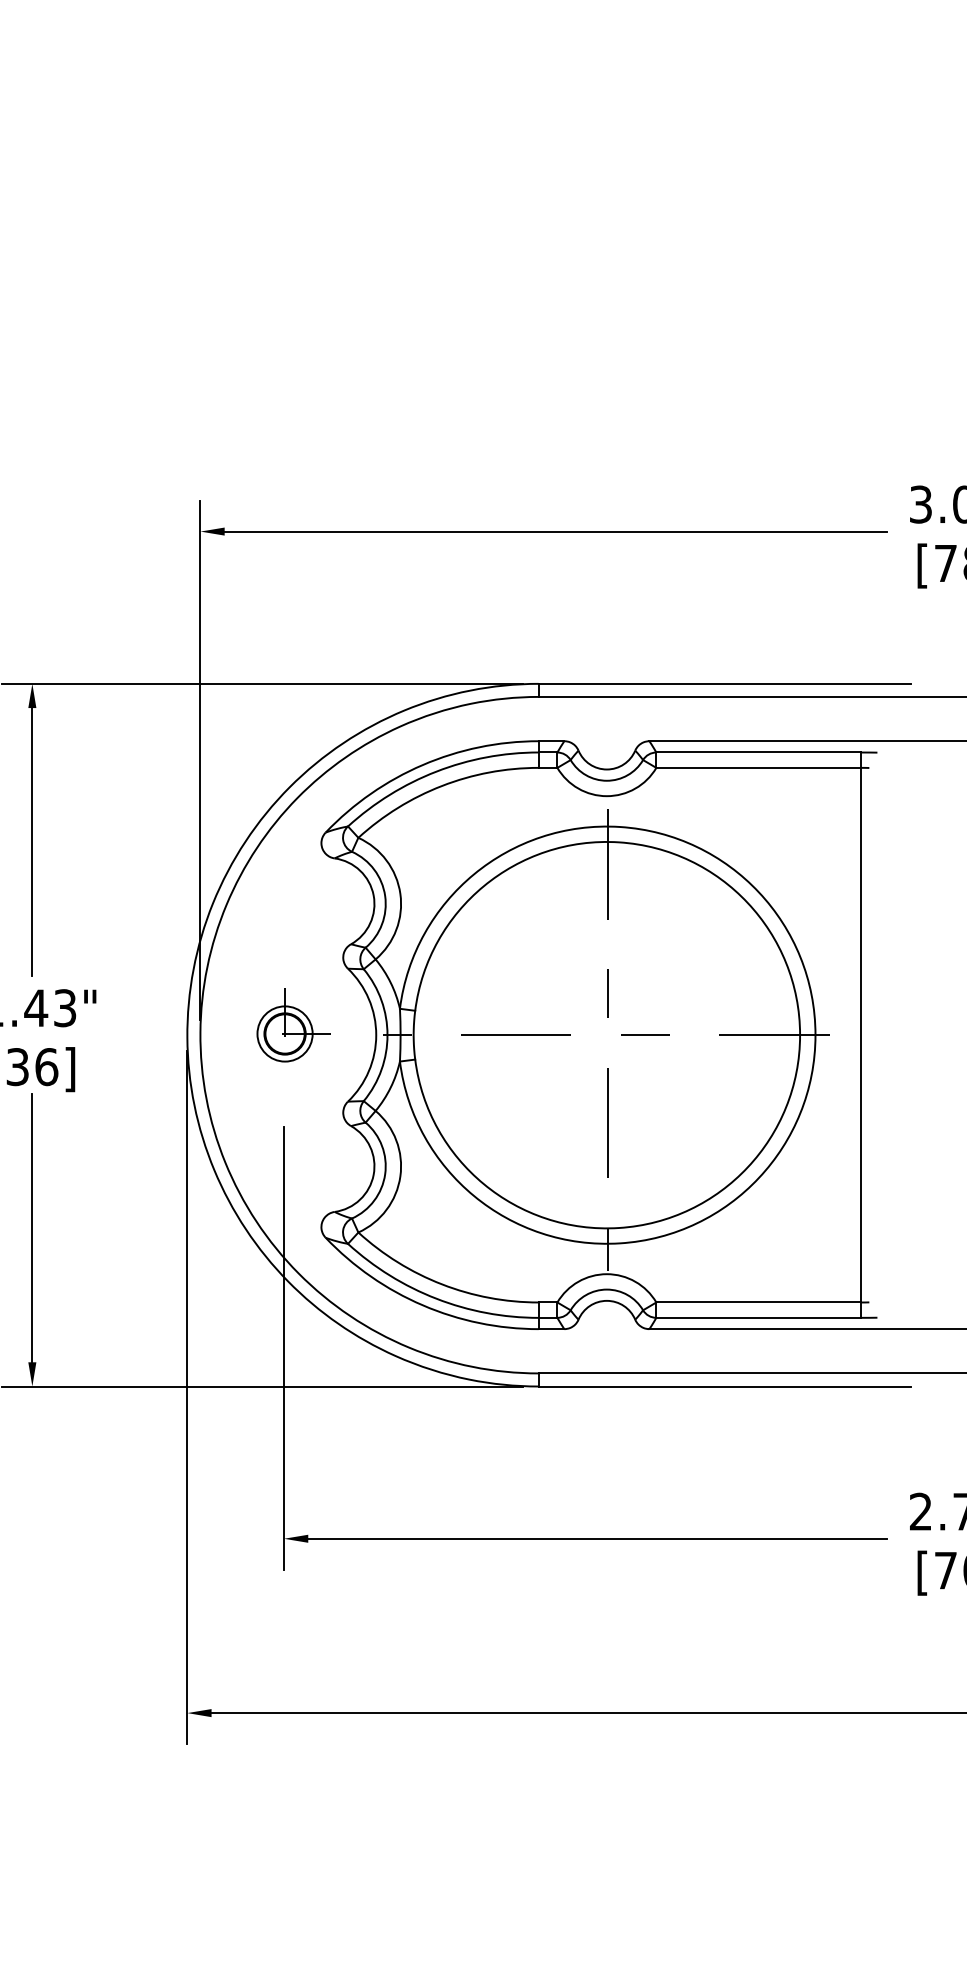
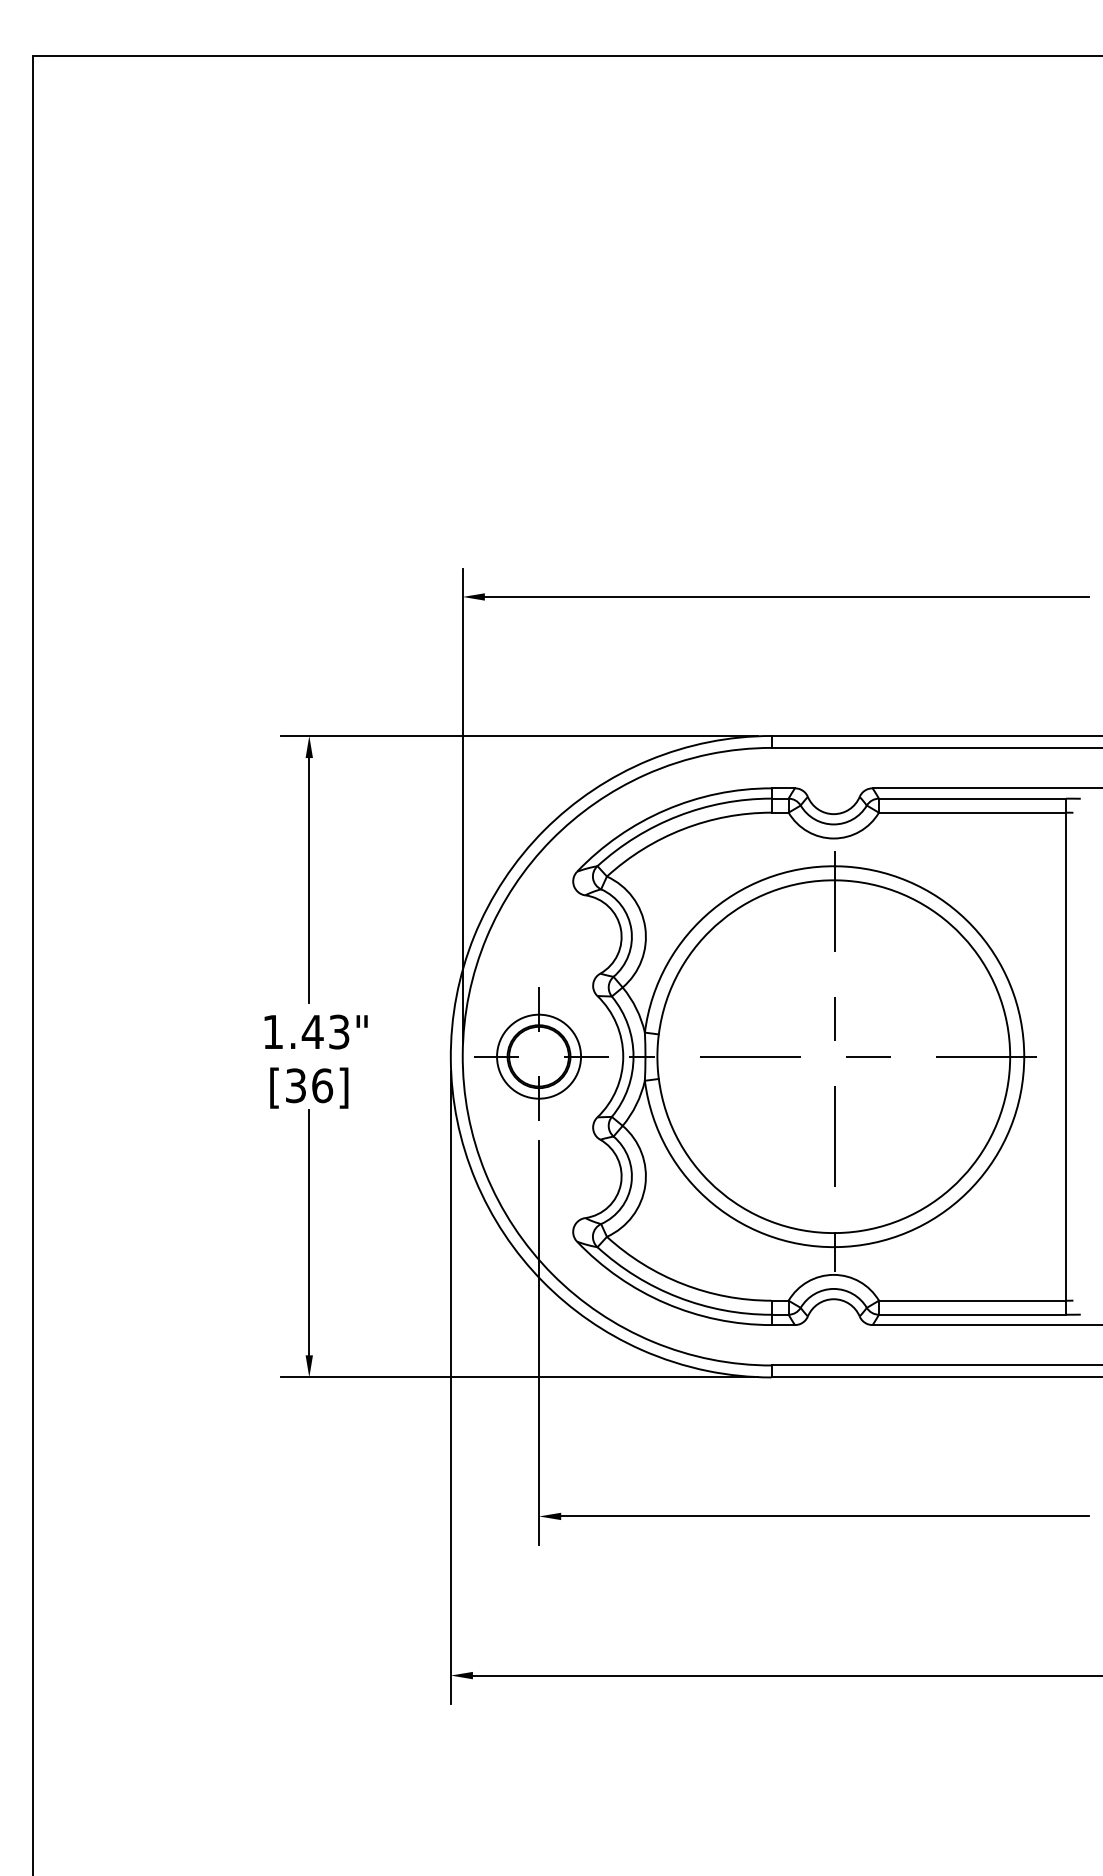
part: (286, 1031) -> (541, 1053), size x1.67

